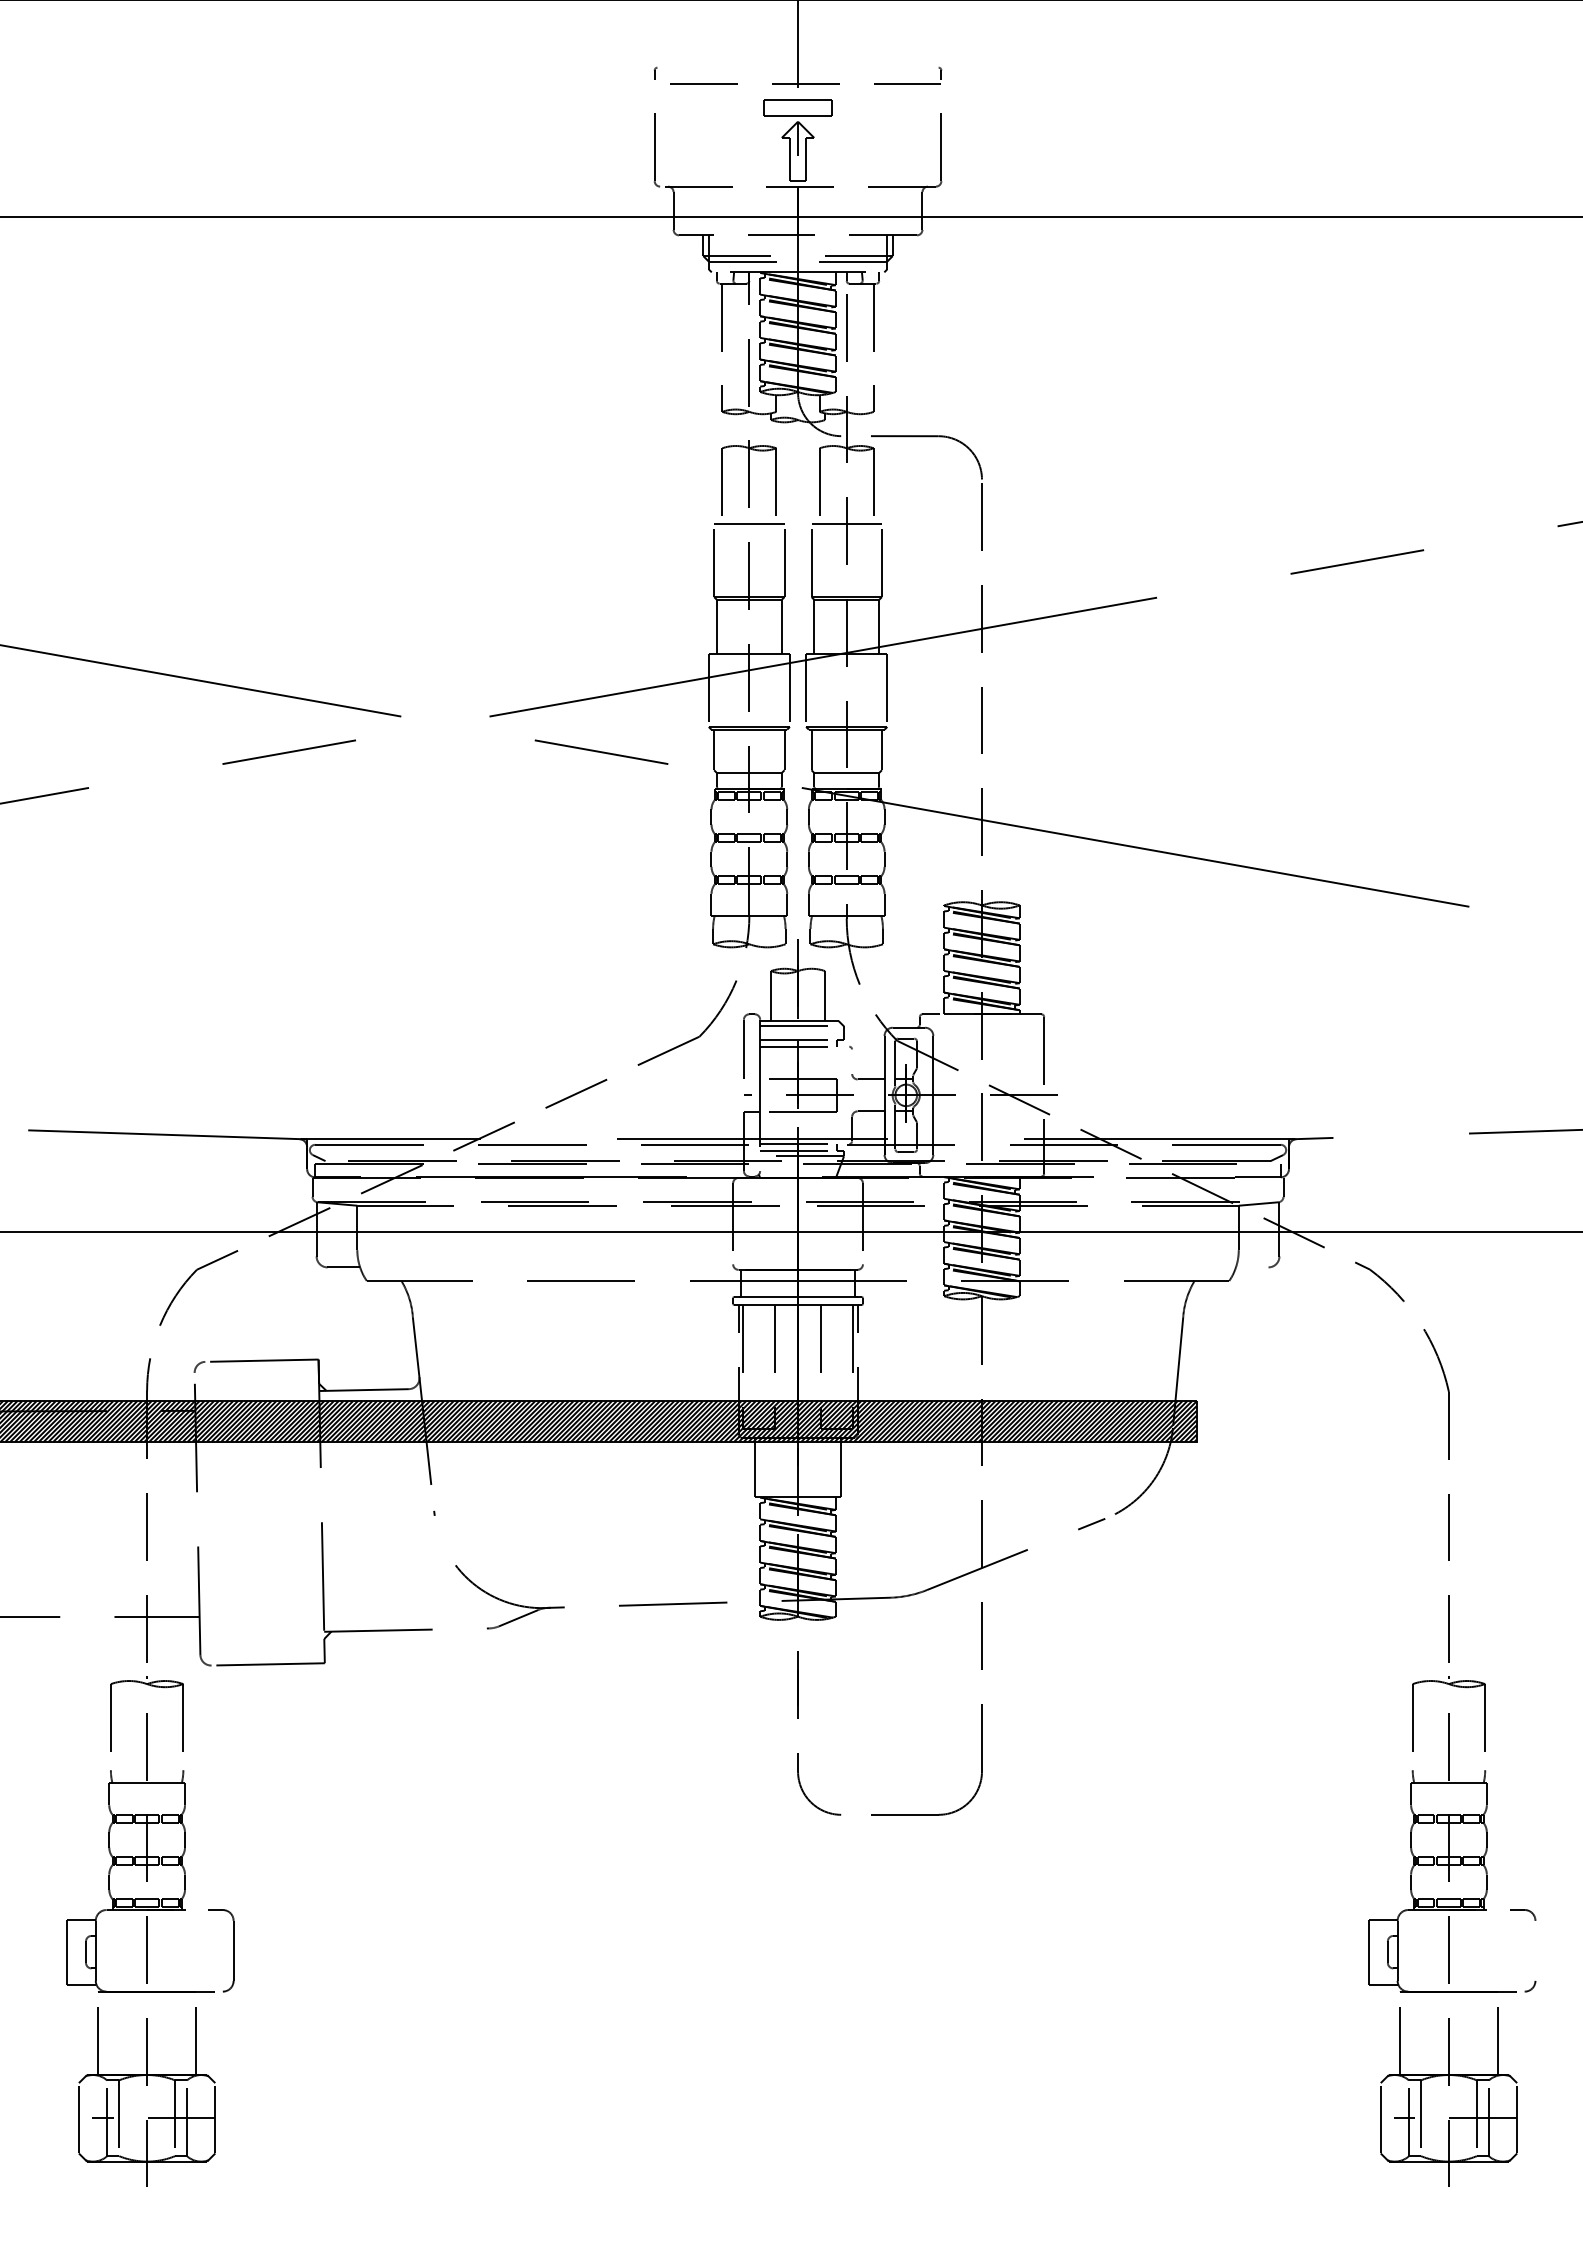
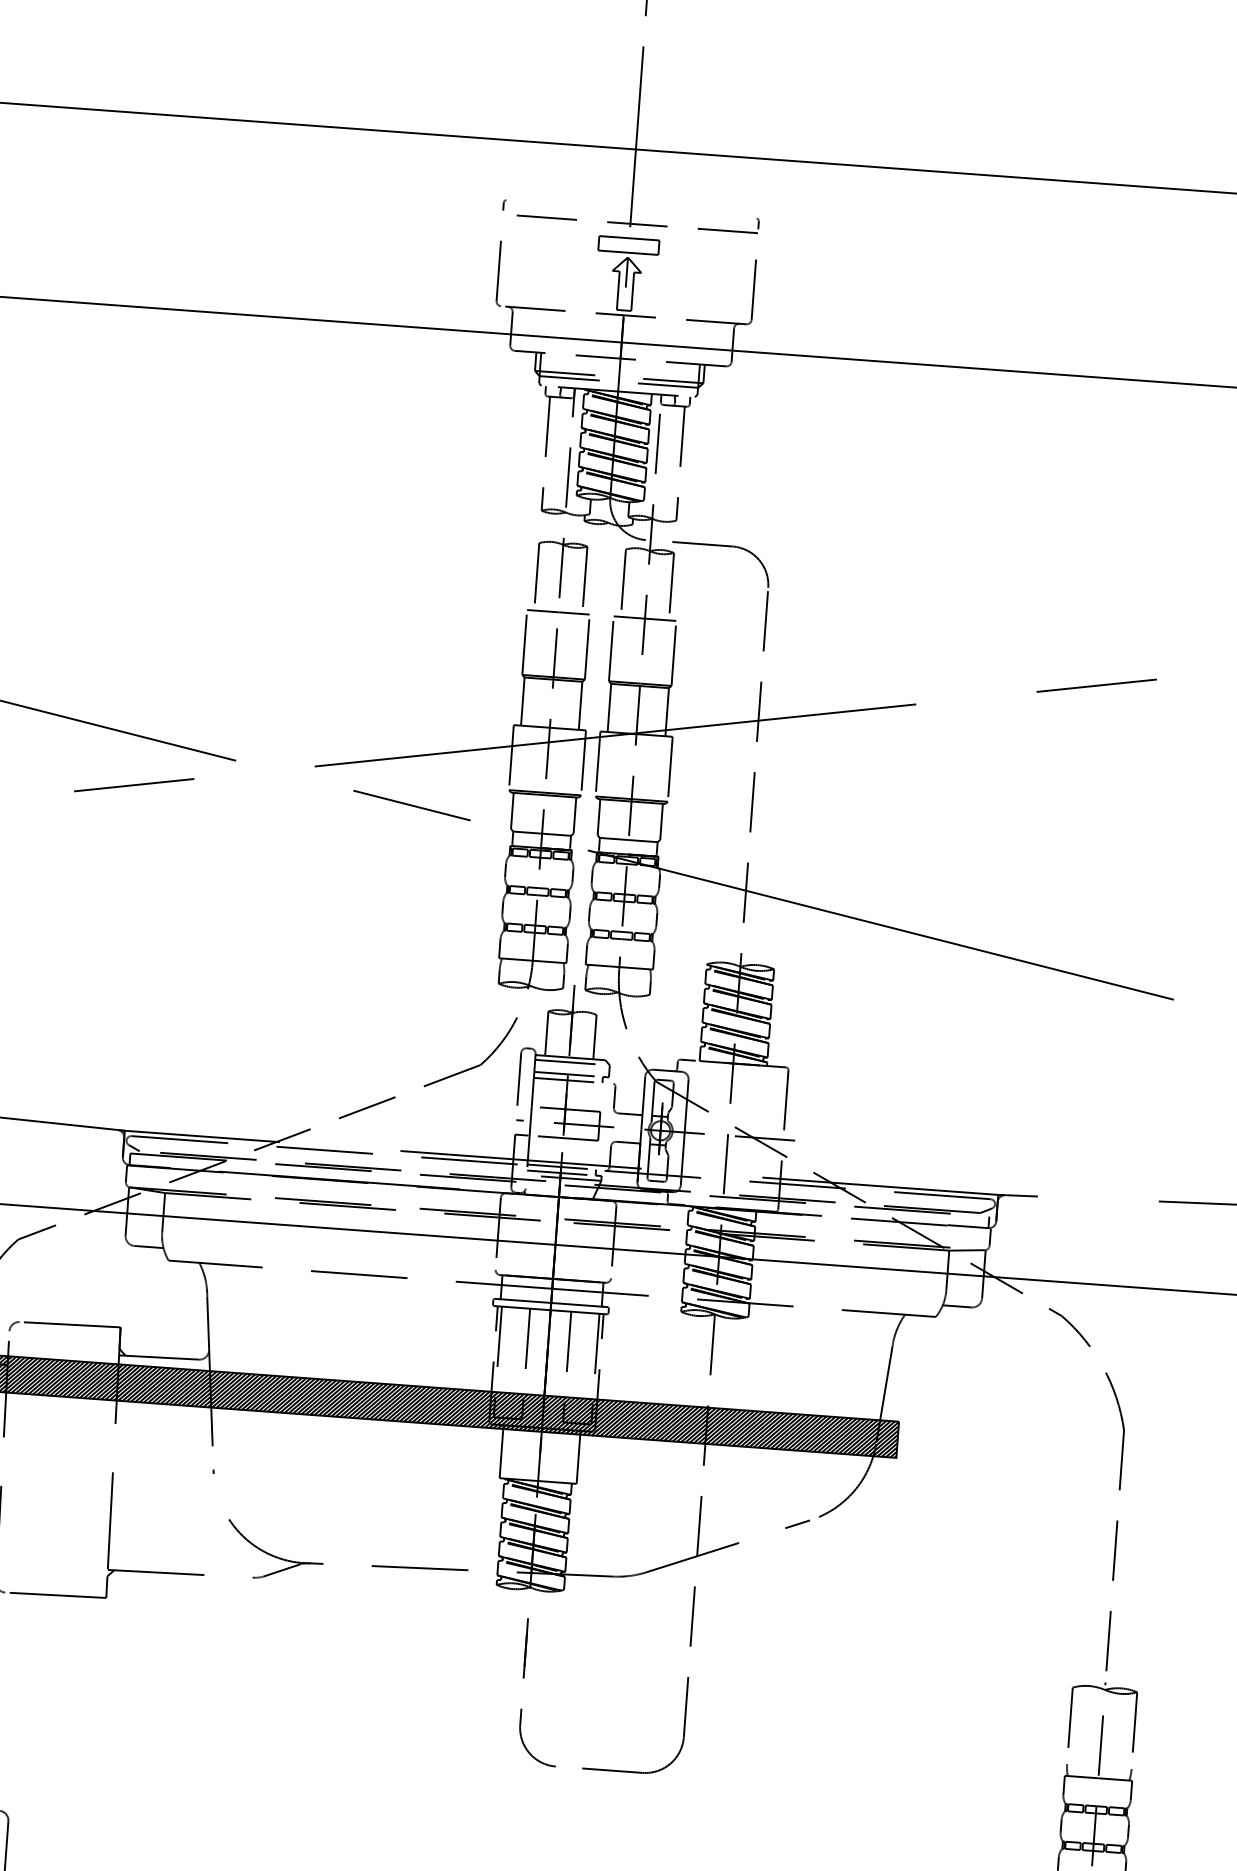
line: (852, 1061) -> (615, 1097), added
line: (1252, 1267) -> (957, 1306), added

